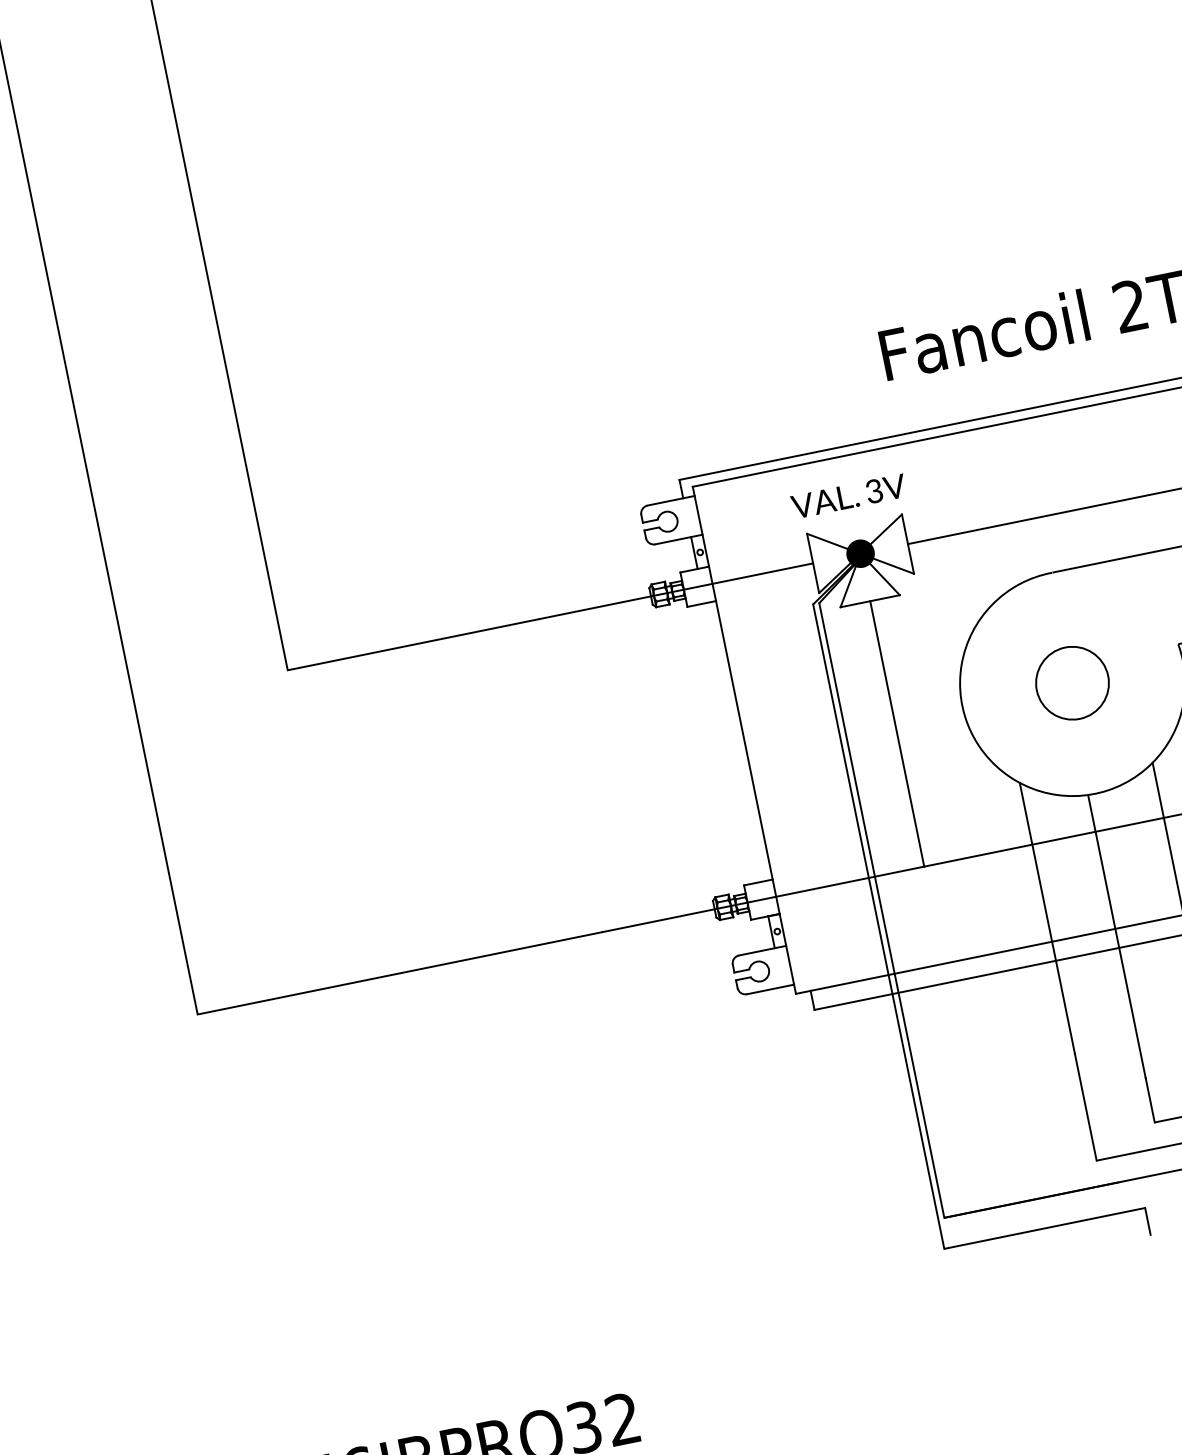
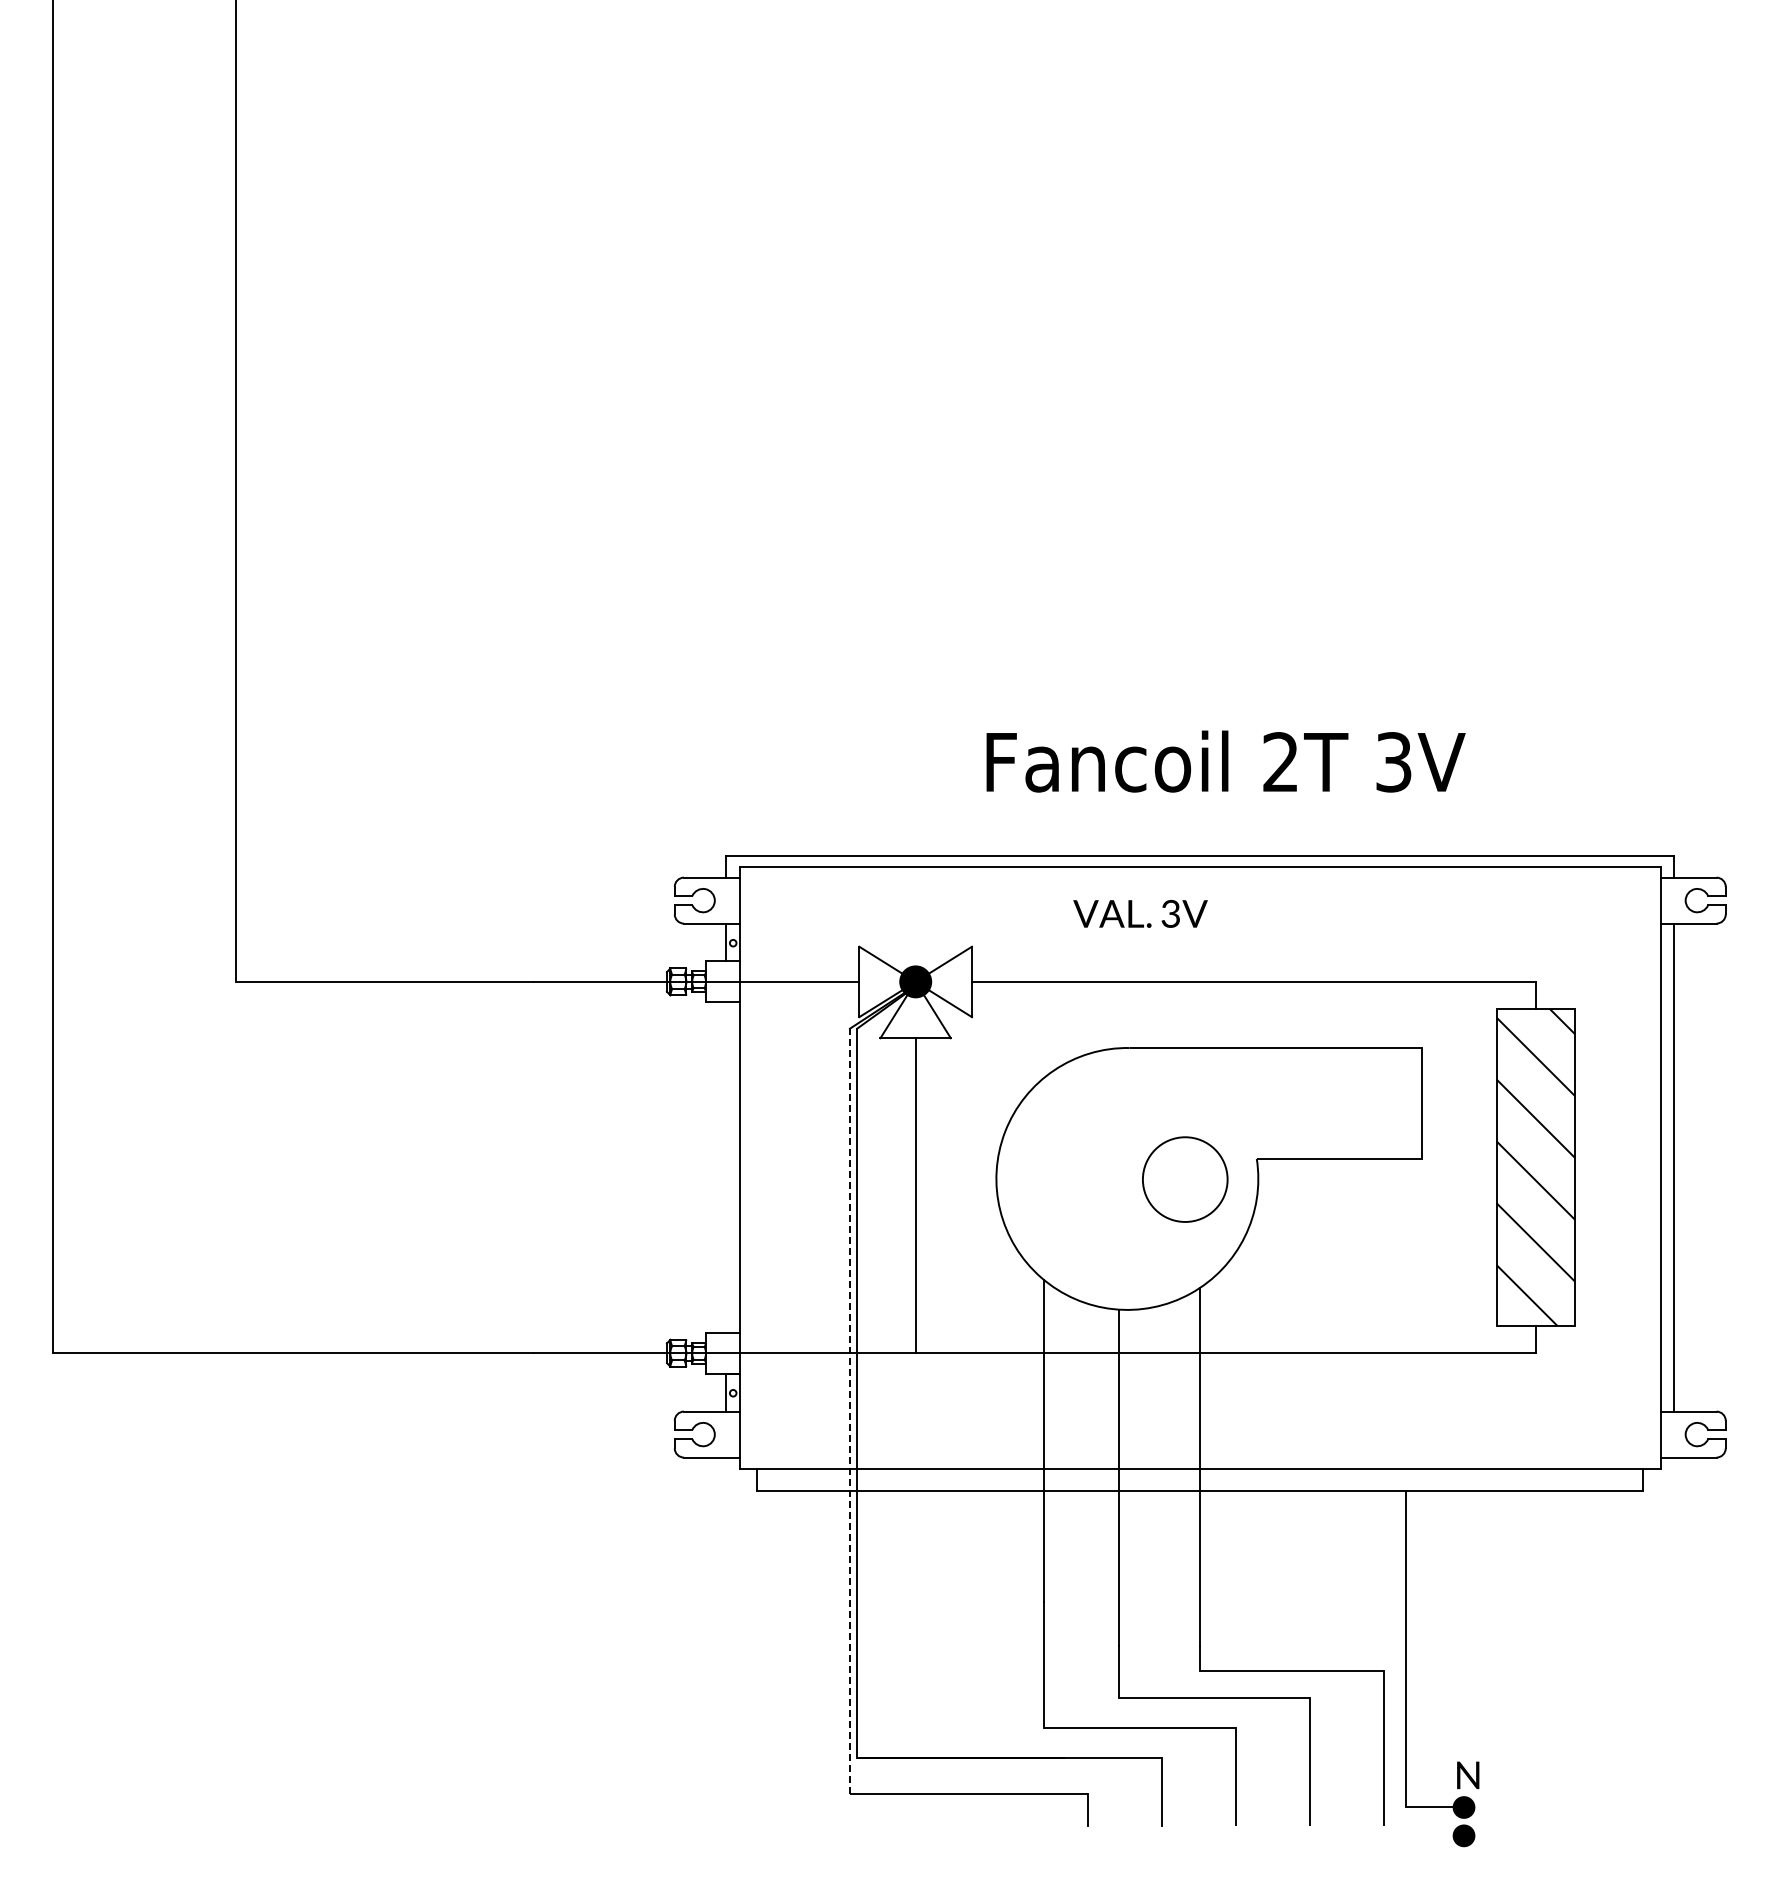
text: (848, 496) -> (1140, 913), moved
circle: (1072, 683) -> (1185, 1179), moved
line: (878, 926) -> (849, 1410), solid -> dashed

